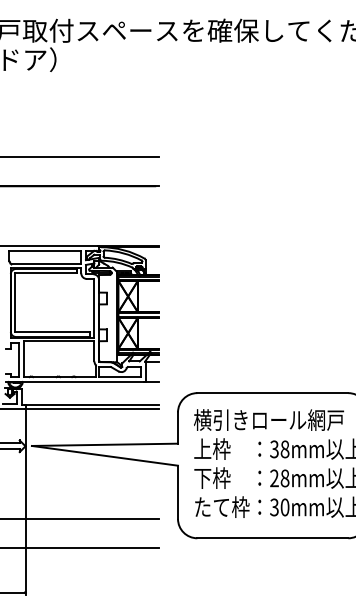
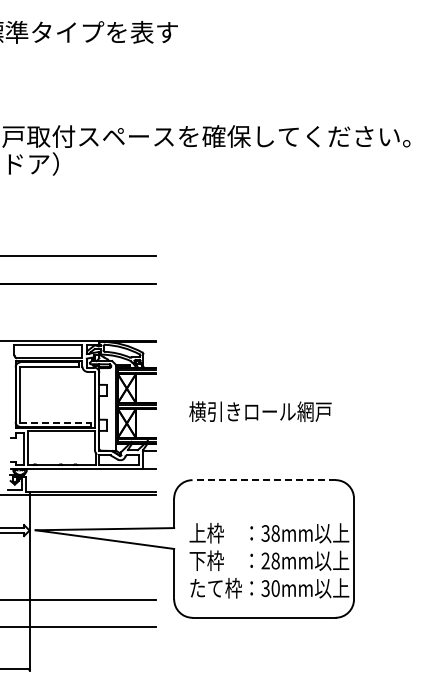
line: (52, 332) -> (55, 422), solid -> dashed
line: (273, 393) -> (264, 480), solid -> dashed
text: (269, 419) -> (260, 411), moved

